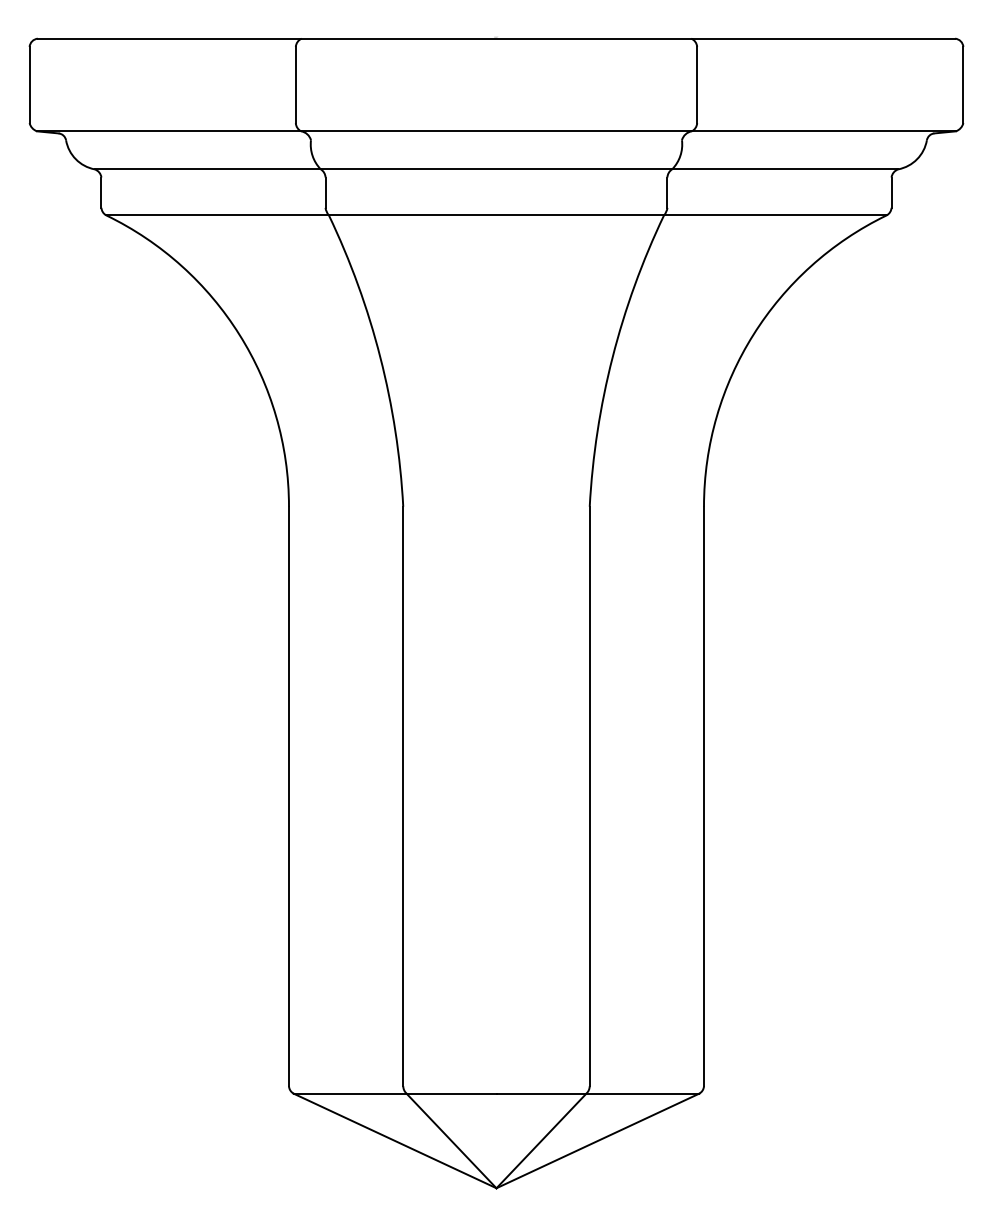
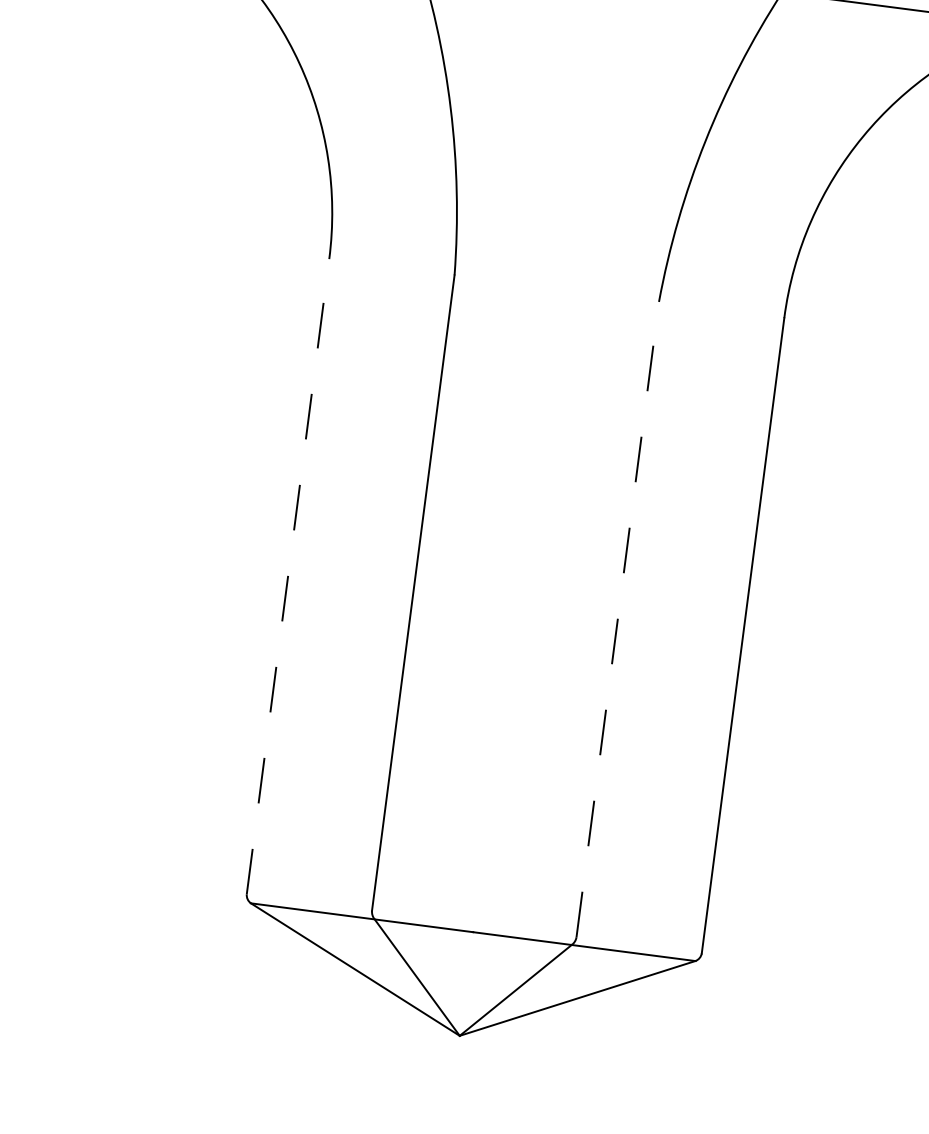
line: (288, 796) -> (287, 576), solid -> dashed
line: (589, 796) -> (617, 619), solid -> dashed

